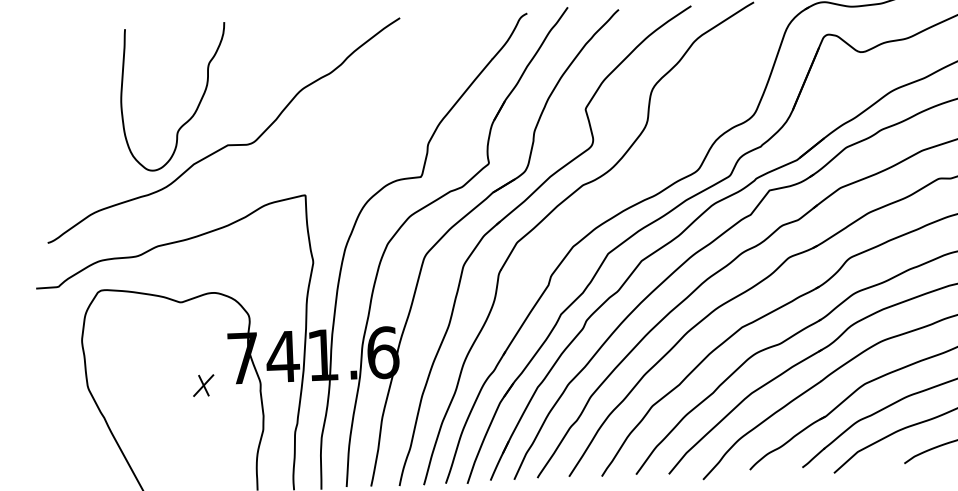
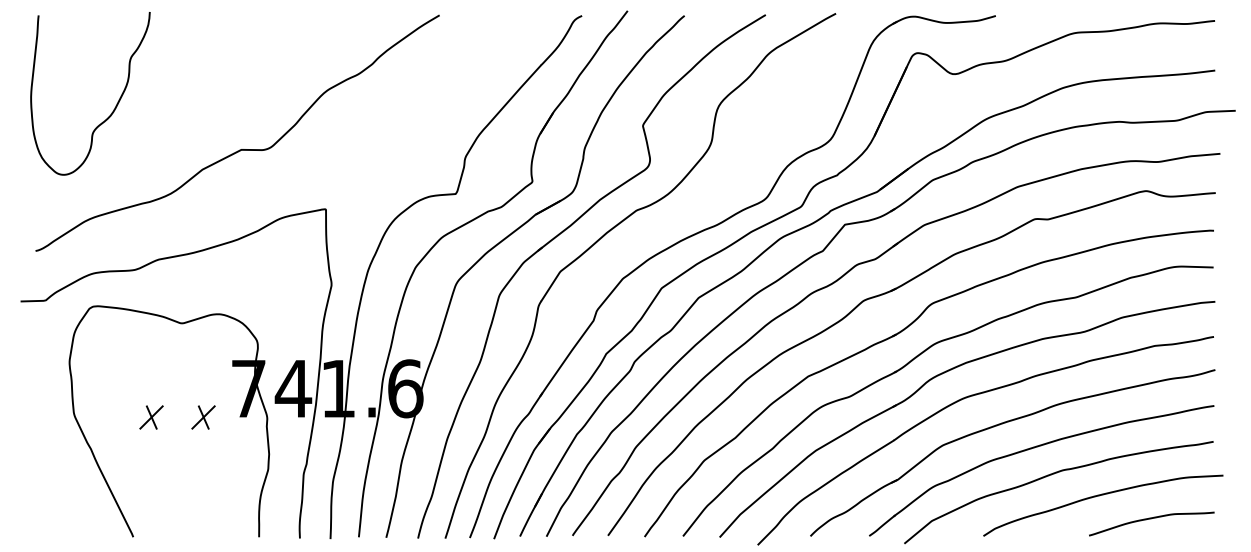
curve: (196, 106) -> (115, 105), moved
part: (157, 387) -> (151, 417), added

